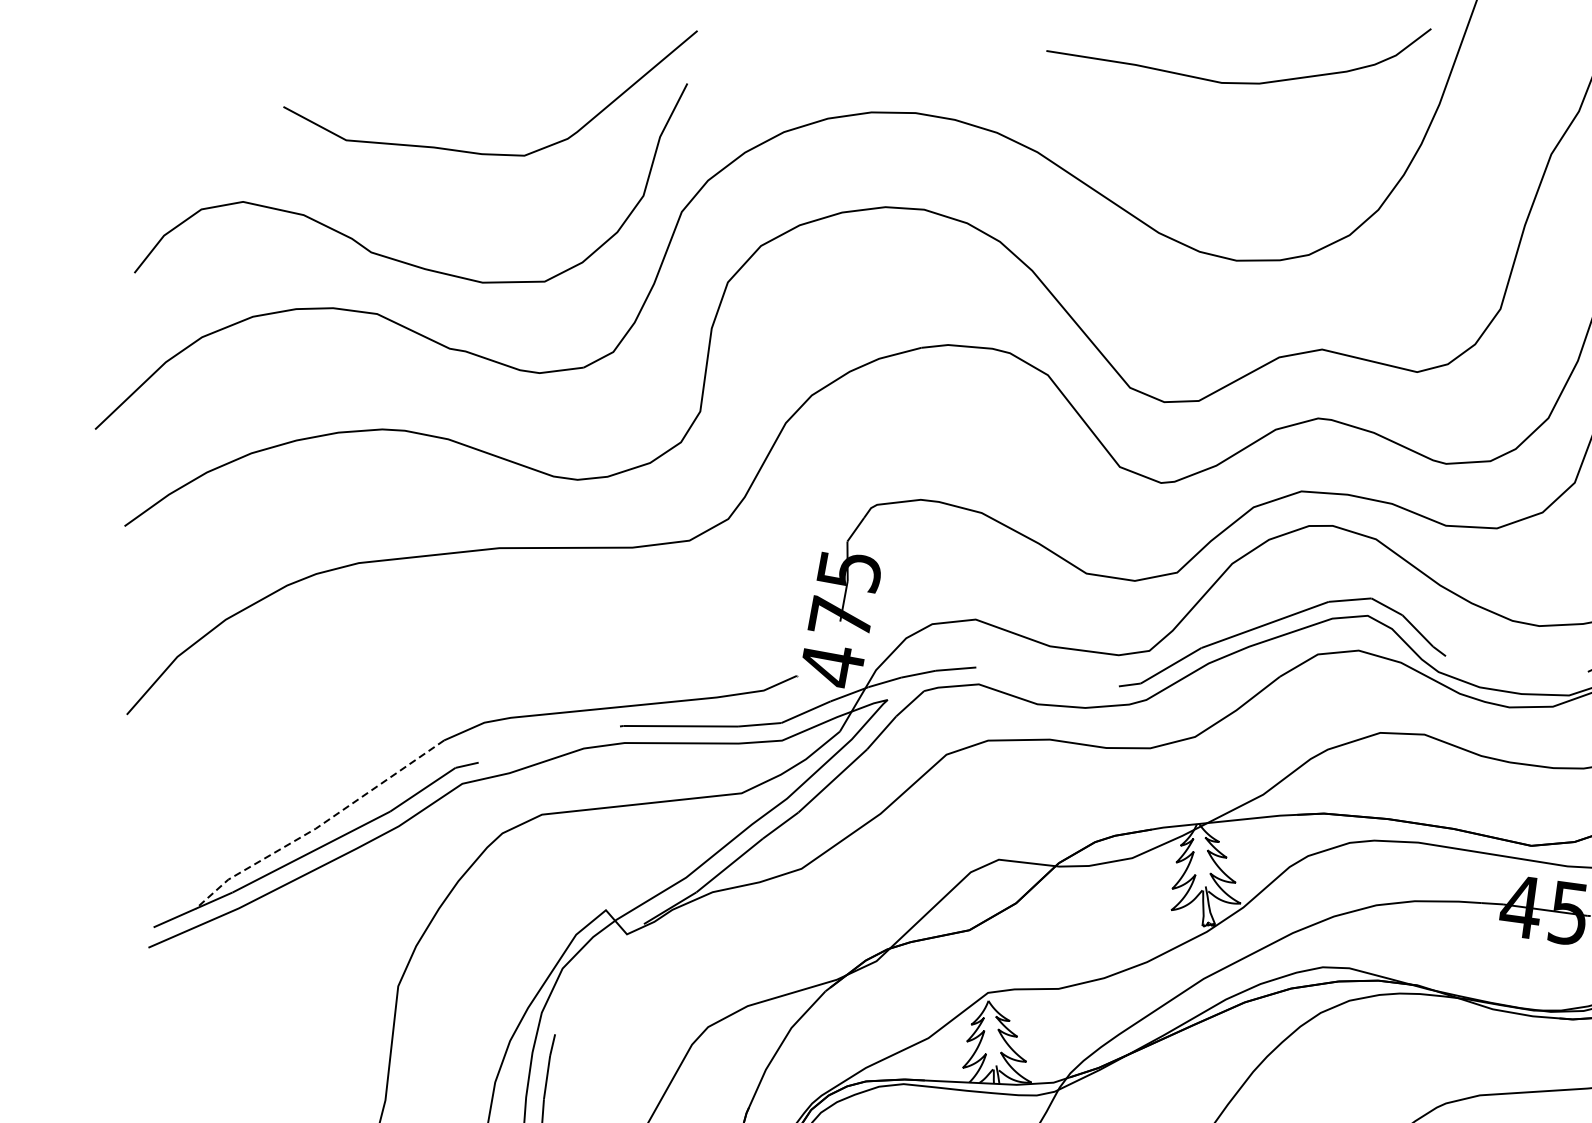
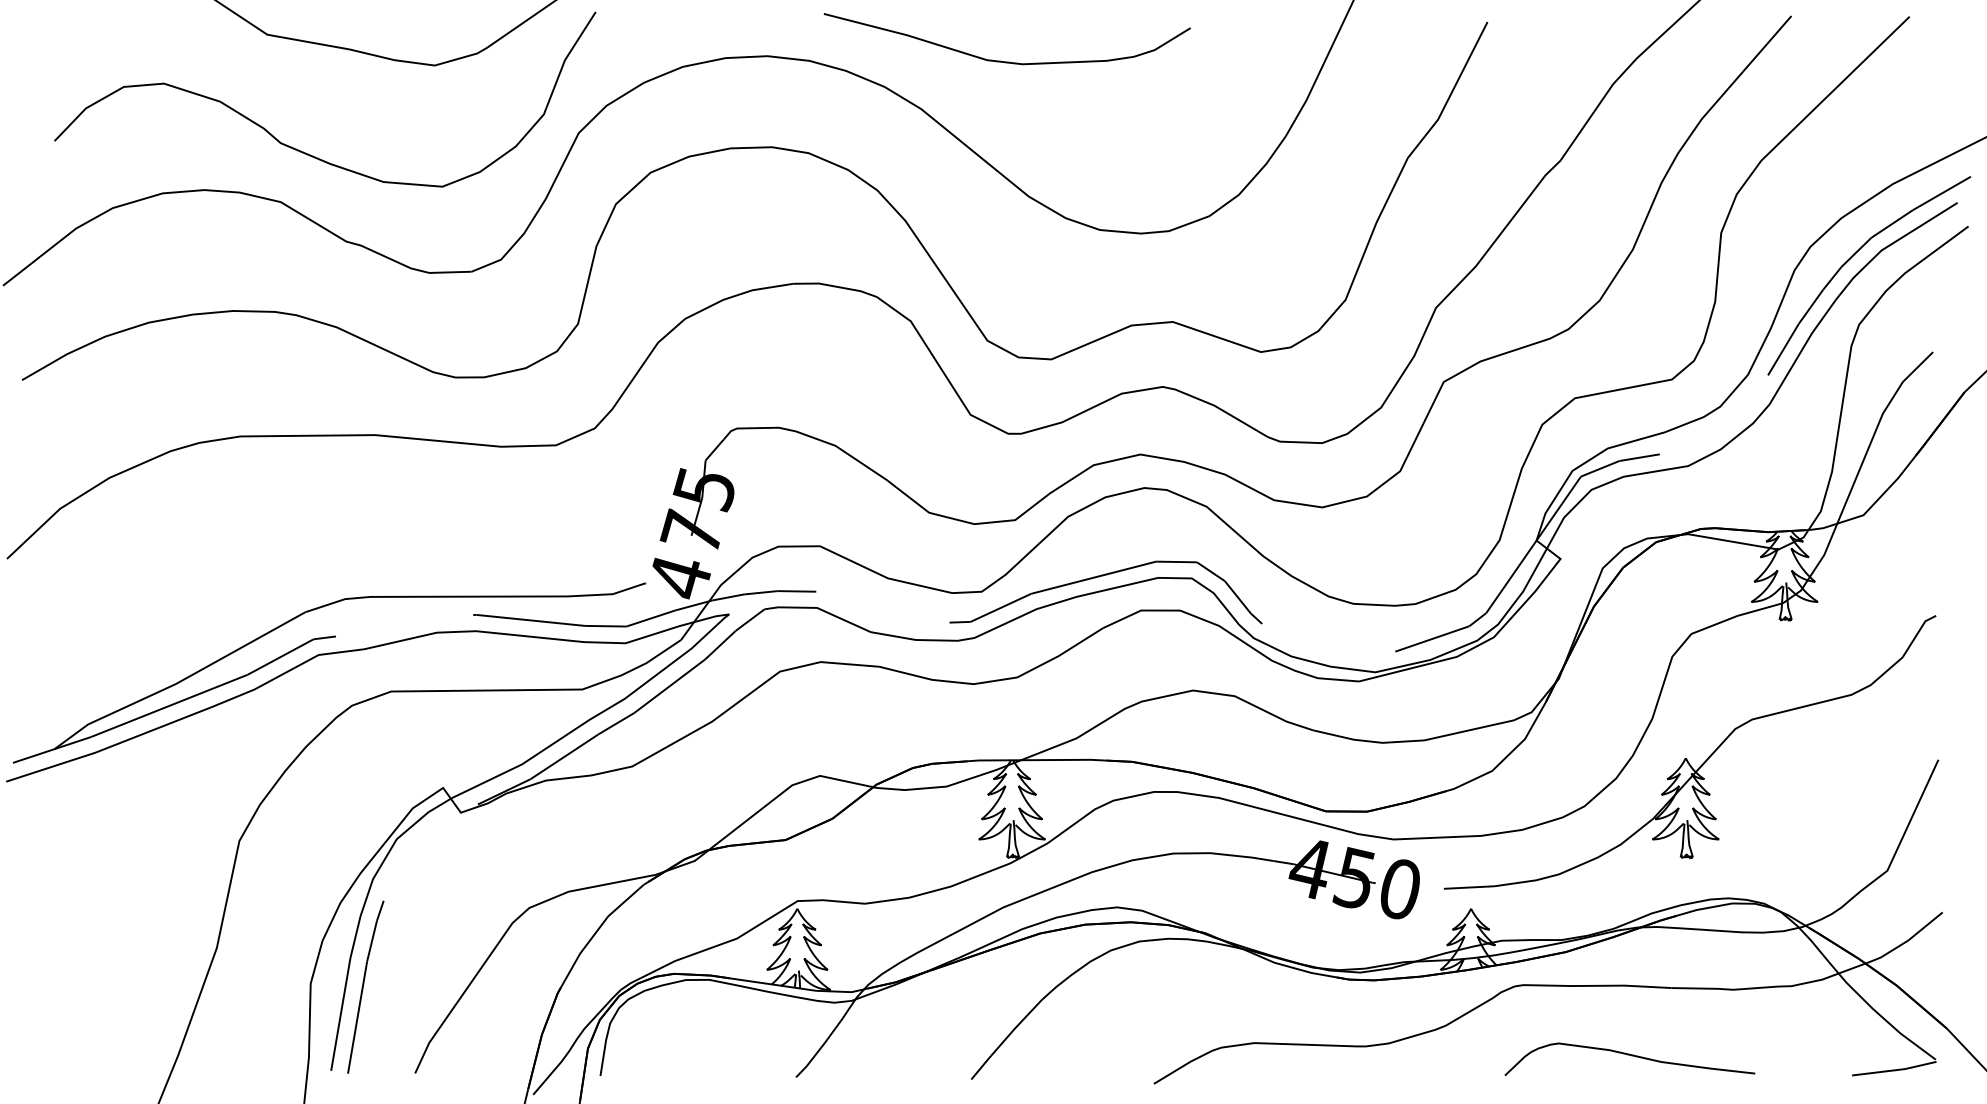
curve: (1236, 81) -> (1001, 60), moved
line: (319, 826) -> (179, 682), dashed -> solid

